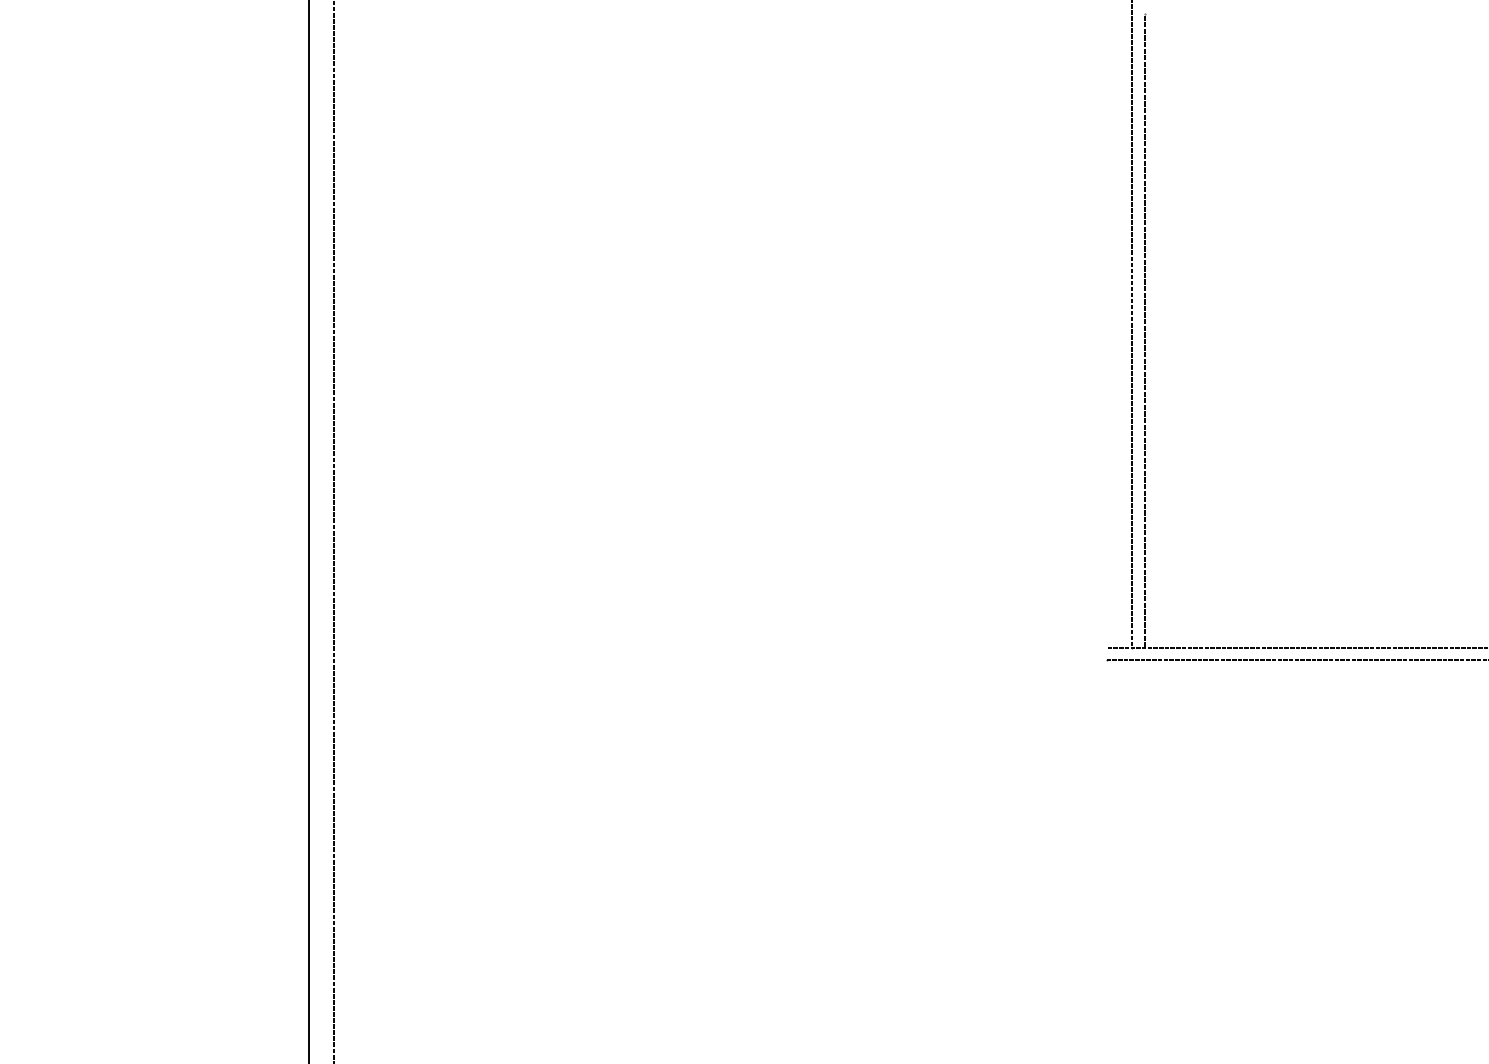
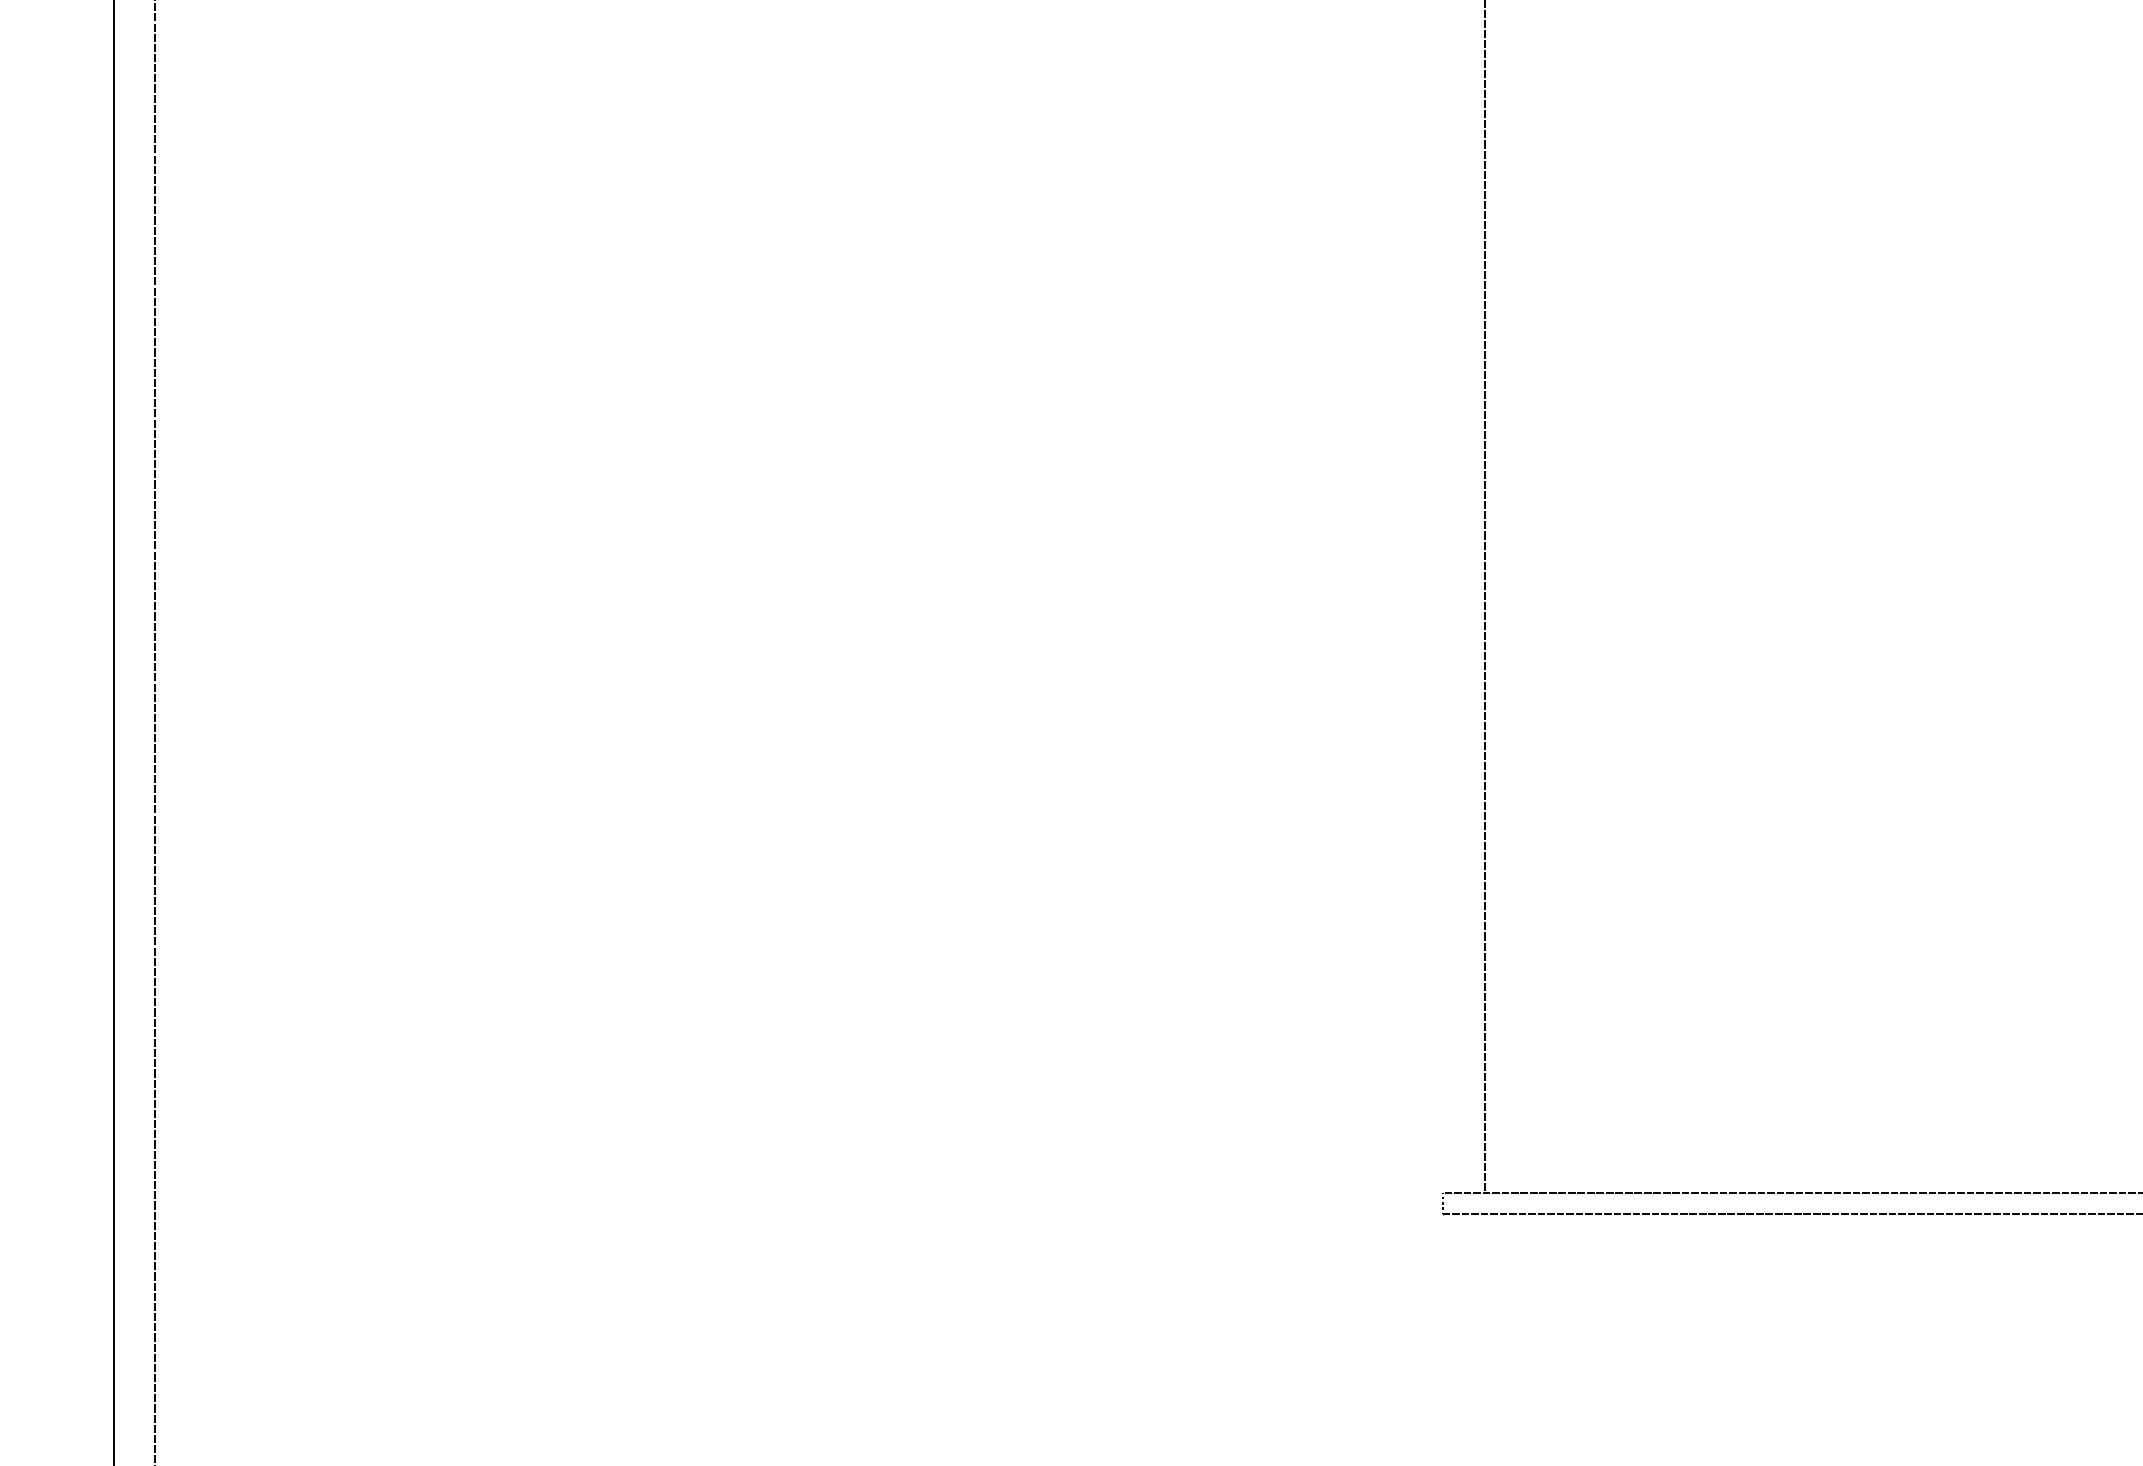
line: (1144, 330) -> (1505, 664), removed

